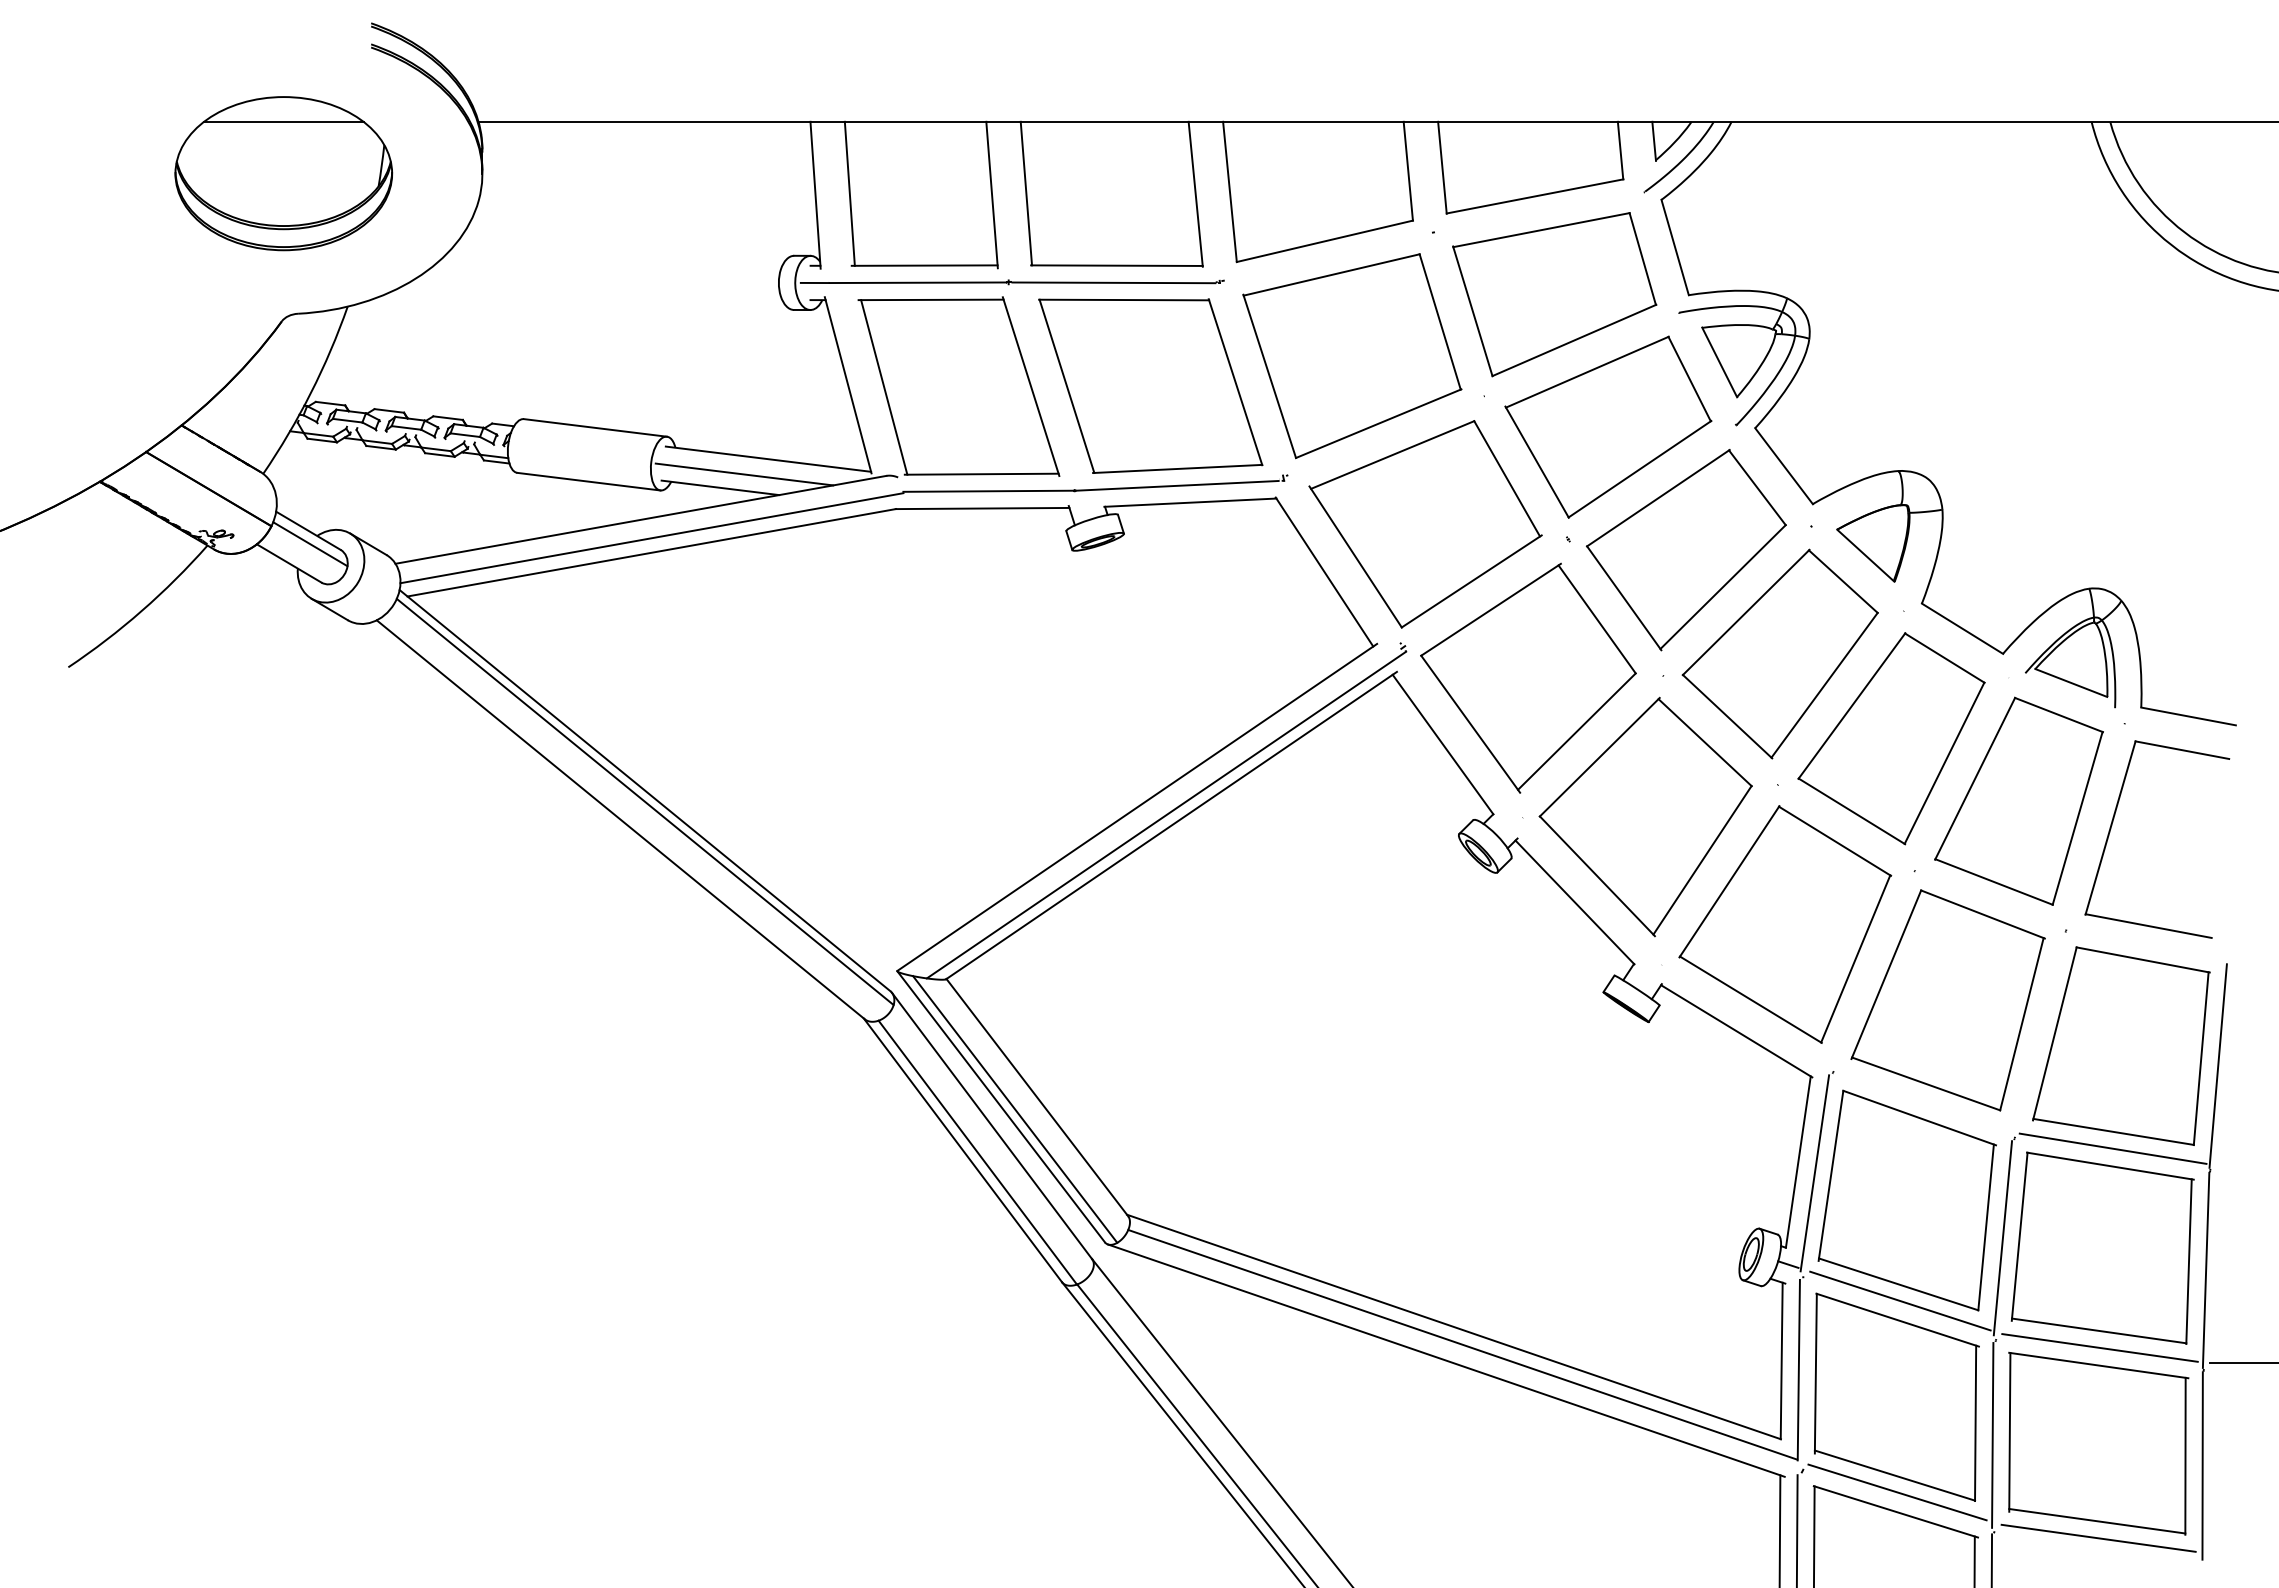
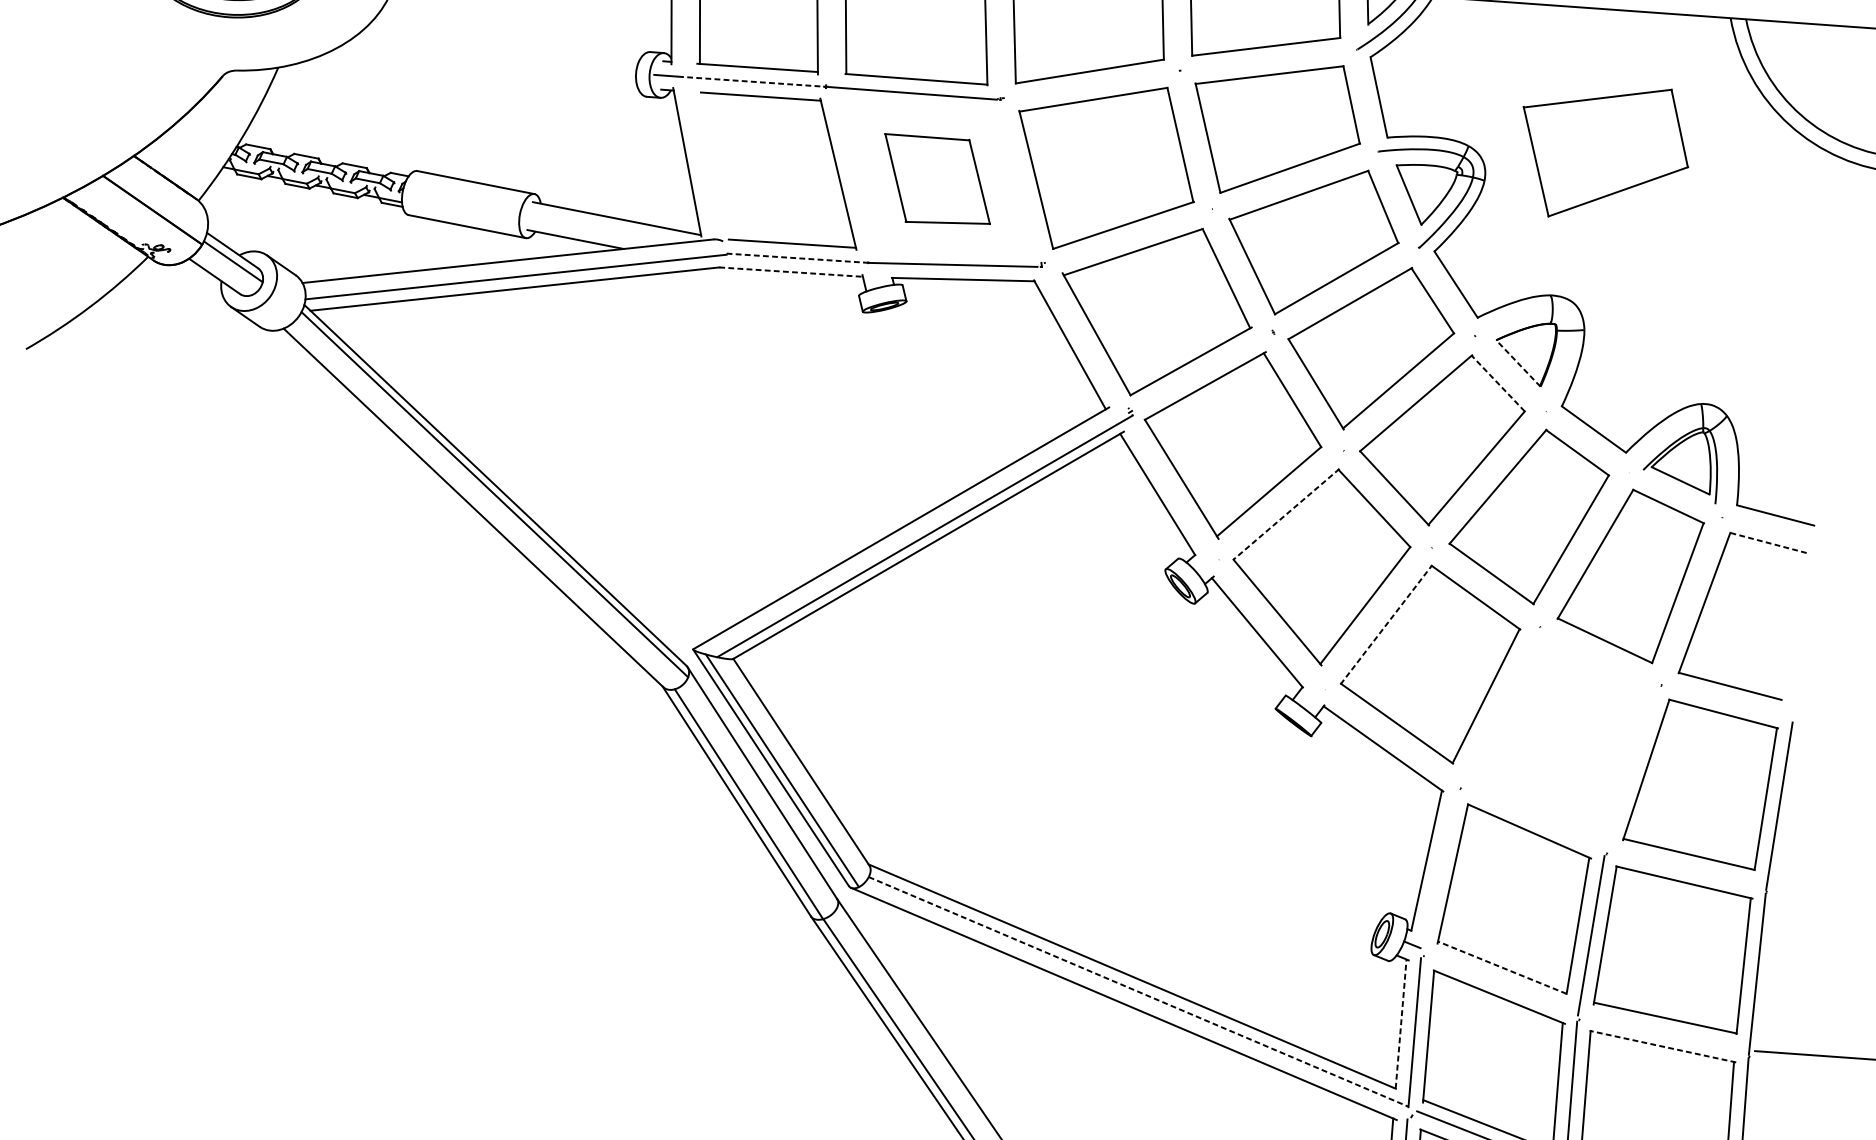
line: (918, 282) -> (751, 81), solid -> dashed
part: (1951, 294) -> (1604, 152), added
part: (1150, 385) -> (937, 180), size x0.6
line: (884, 387) -> (717, 166), removed
line: (744, 474) -> (596, 229), removed
line: (988, 491) -> (796, 258), solid -> dashed
line: (982, 508) -> (791, 272), solid -> dashed
line: (1865, 555) -> (1518, 363), solid -> dashed
line: (1842, 581) -> (1497, 383), solid -> dashed
line: (2182, 750) -> (1768, 543), solid -> dashed
line: (1599, 757) -> (1286, 514), solid -> dashed
line: (1729, 881) -> (1386, 624), solid -> dashed
part: (1947, 1000) -> (1559, 735), removed
line: (2112, 1148) -> (1687, 868), removed
line: (1814, 1173) -> (1439, 871), removed
line: (1898, 1284) -> (1502, 967), solid -> dashed
line: (1900, 1300) -> (1502, 981), removed
line: (1462, 1344) -> (1138, 991), solid -> dashed
line: (2099, 1347) -> (1664, 1031), removed
line: (1781, 1360) -> (1400, 1023), solid -> dashed
line: (2098, 1365) -> (1662, 1046), solid -> dashed

